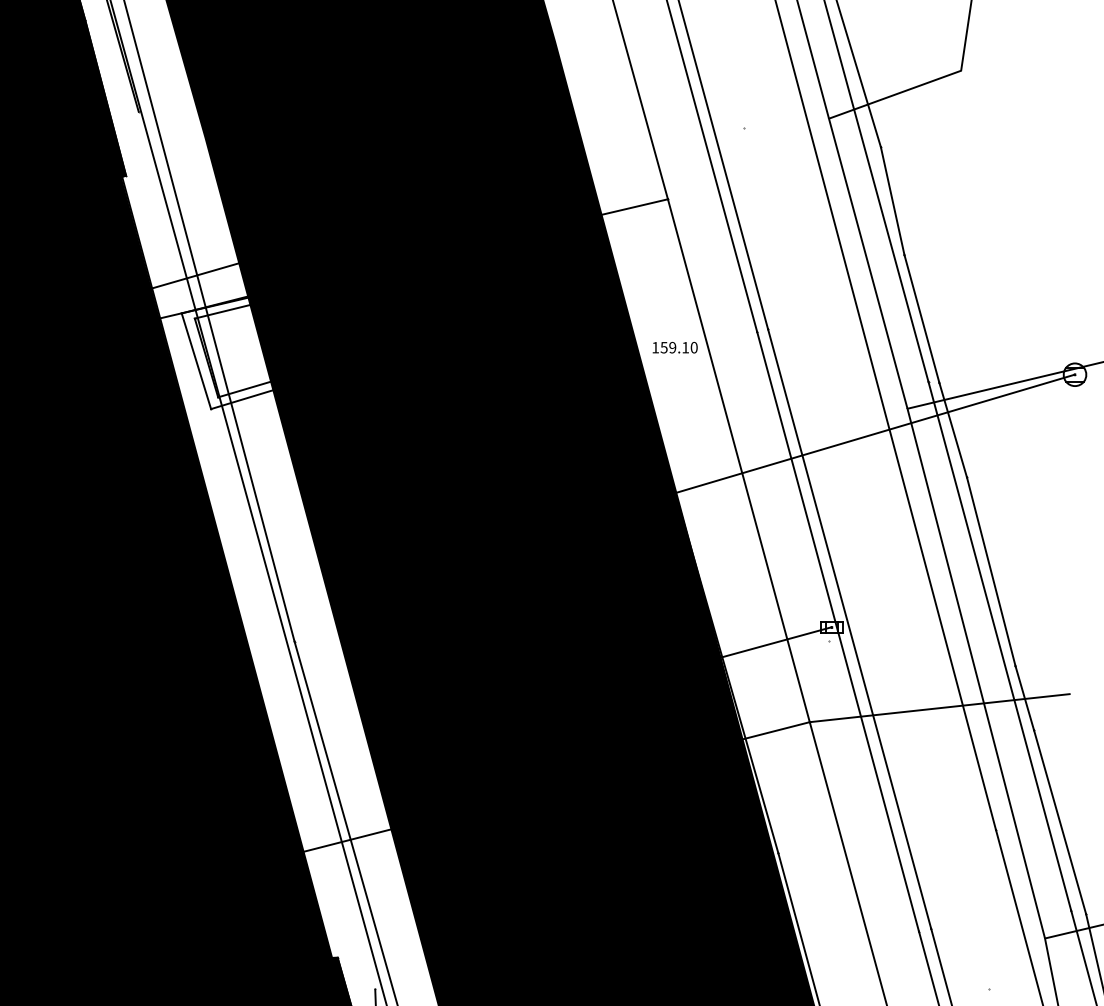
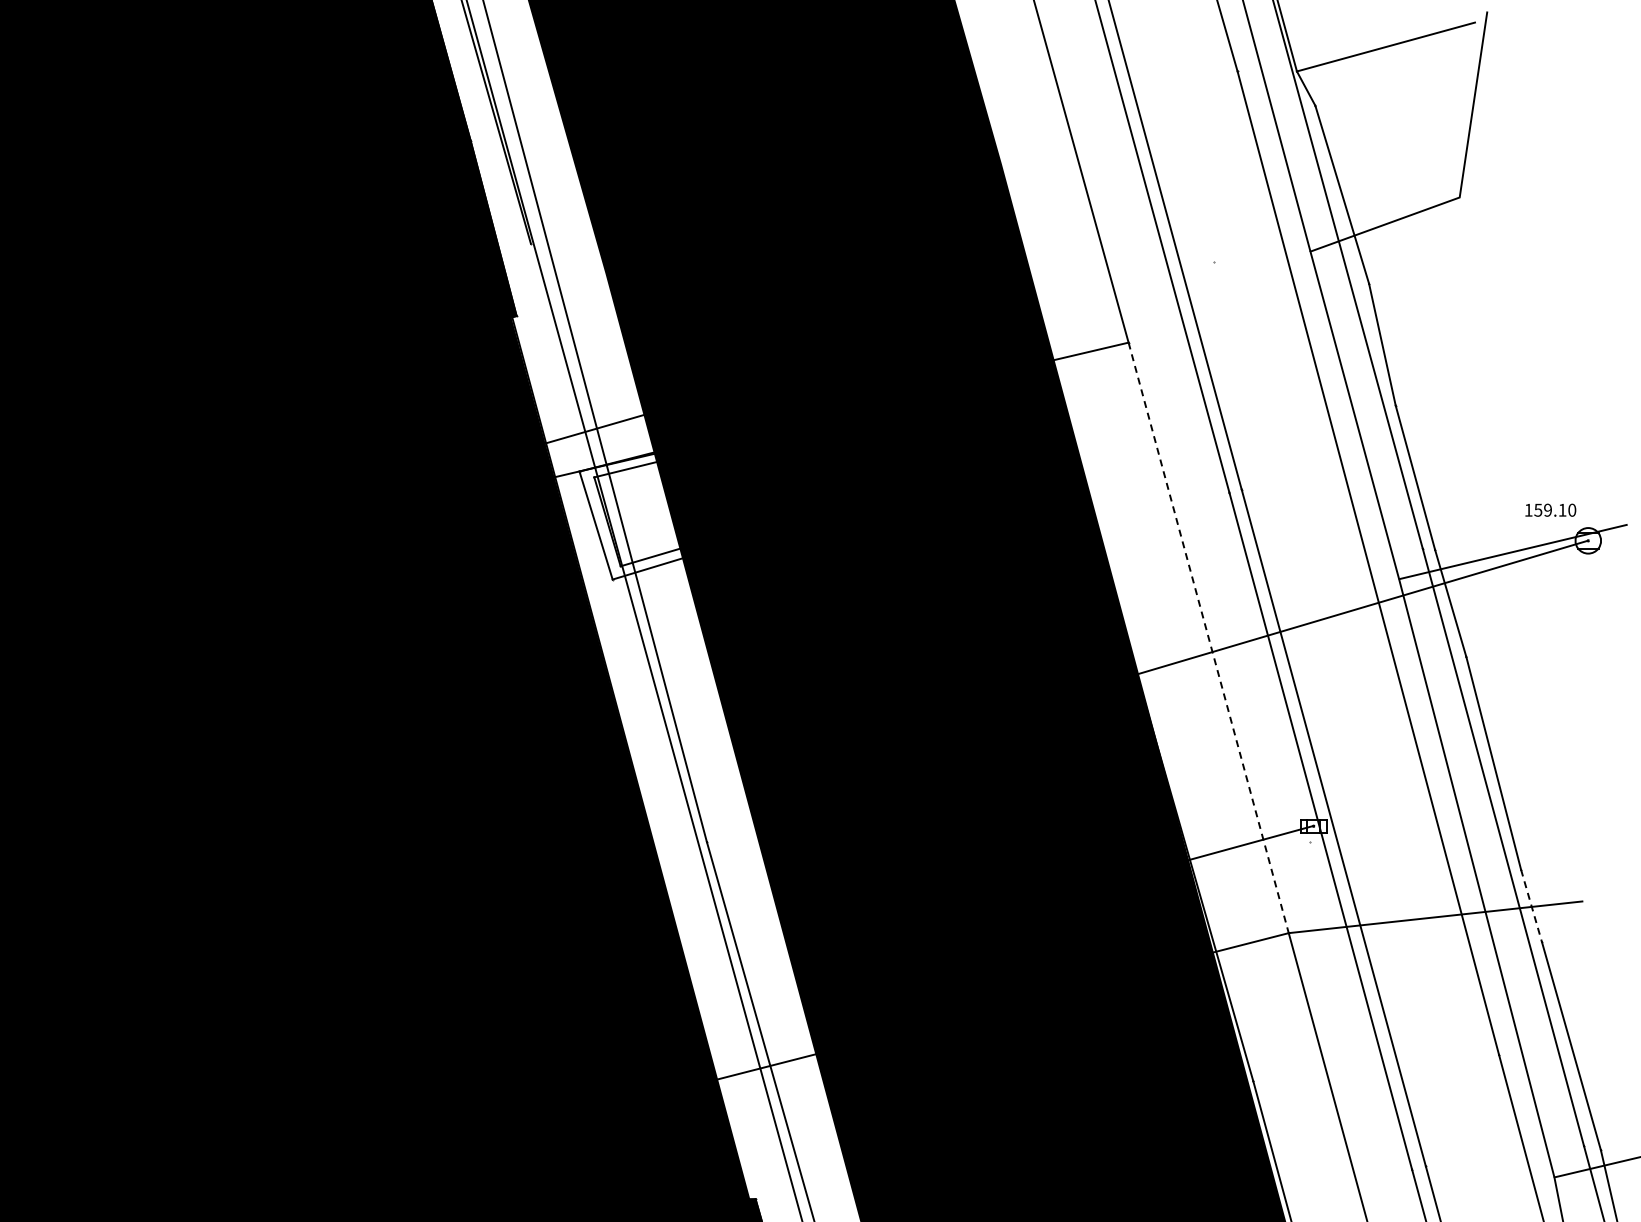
text: (674, 347) -> (1550, 509), moved
line: (738, 460) -> (1208, 637), solid -> dashed
line: (1024, 698) -> (1531, 906), solid -> dashed

